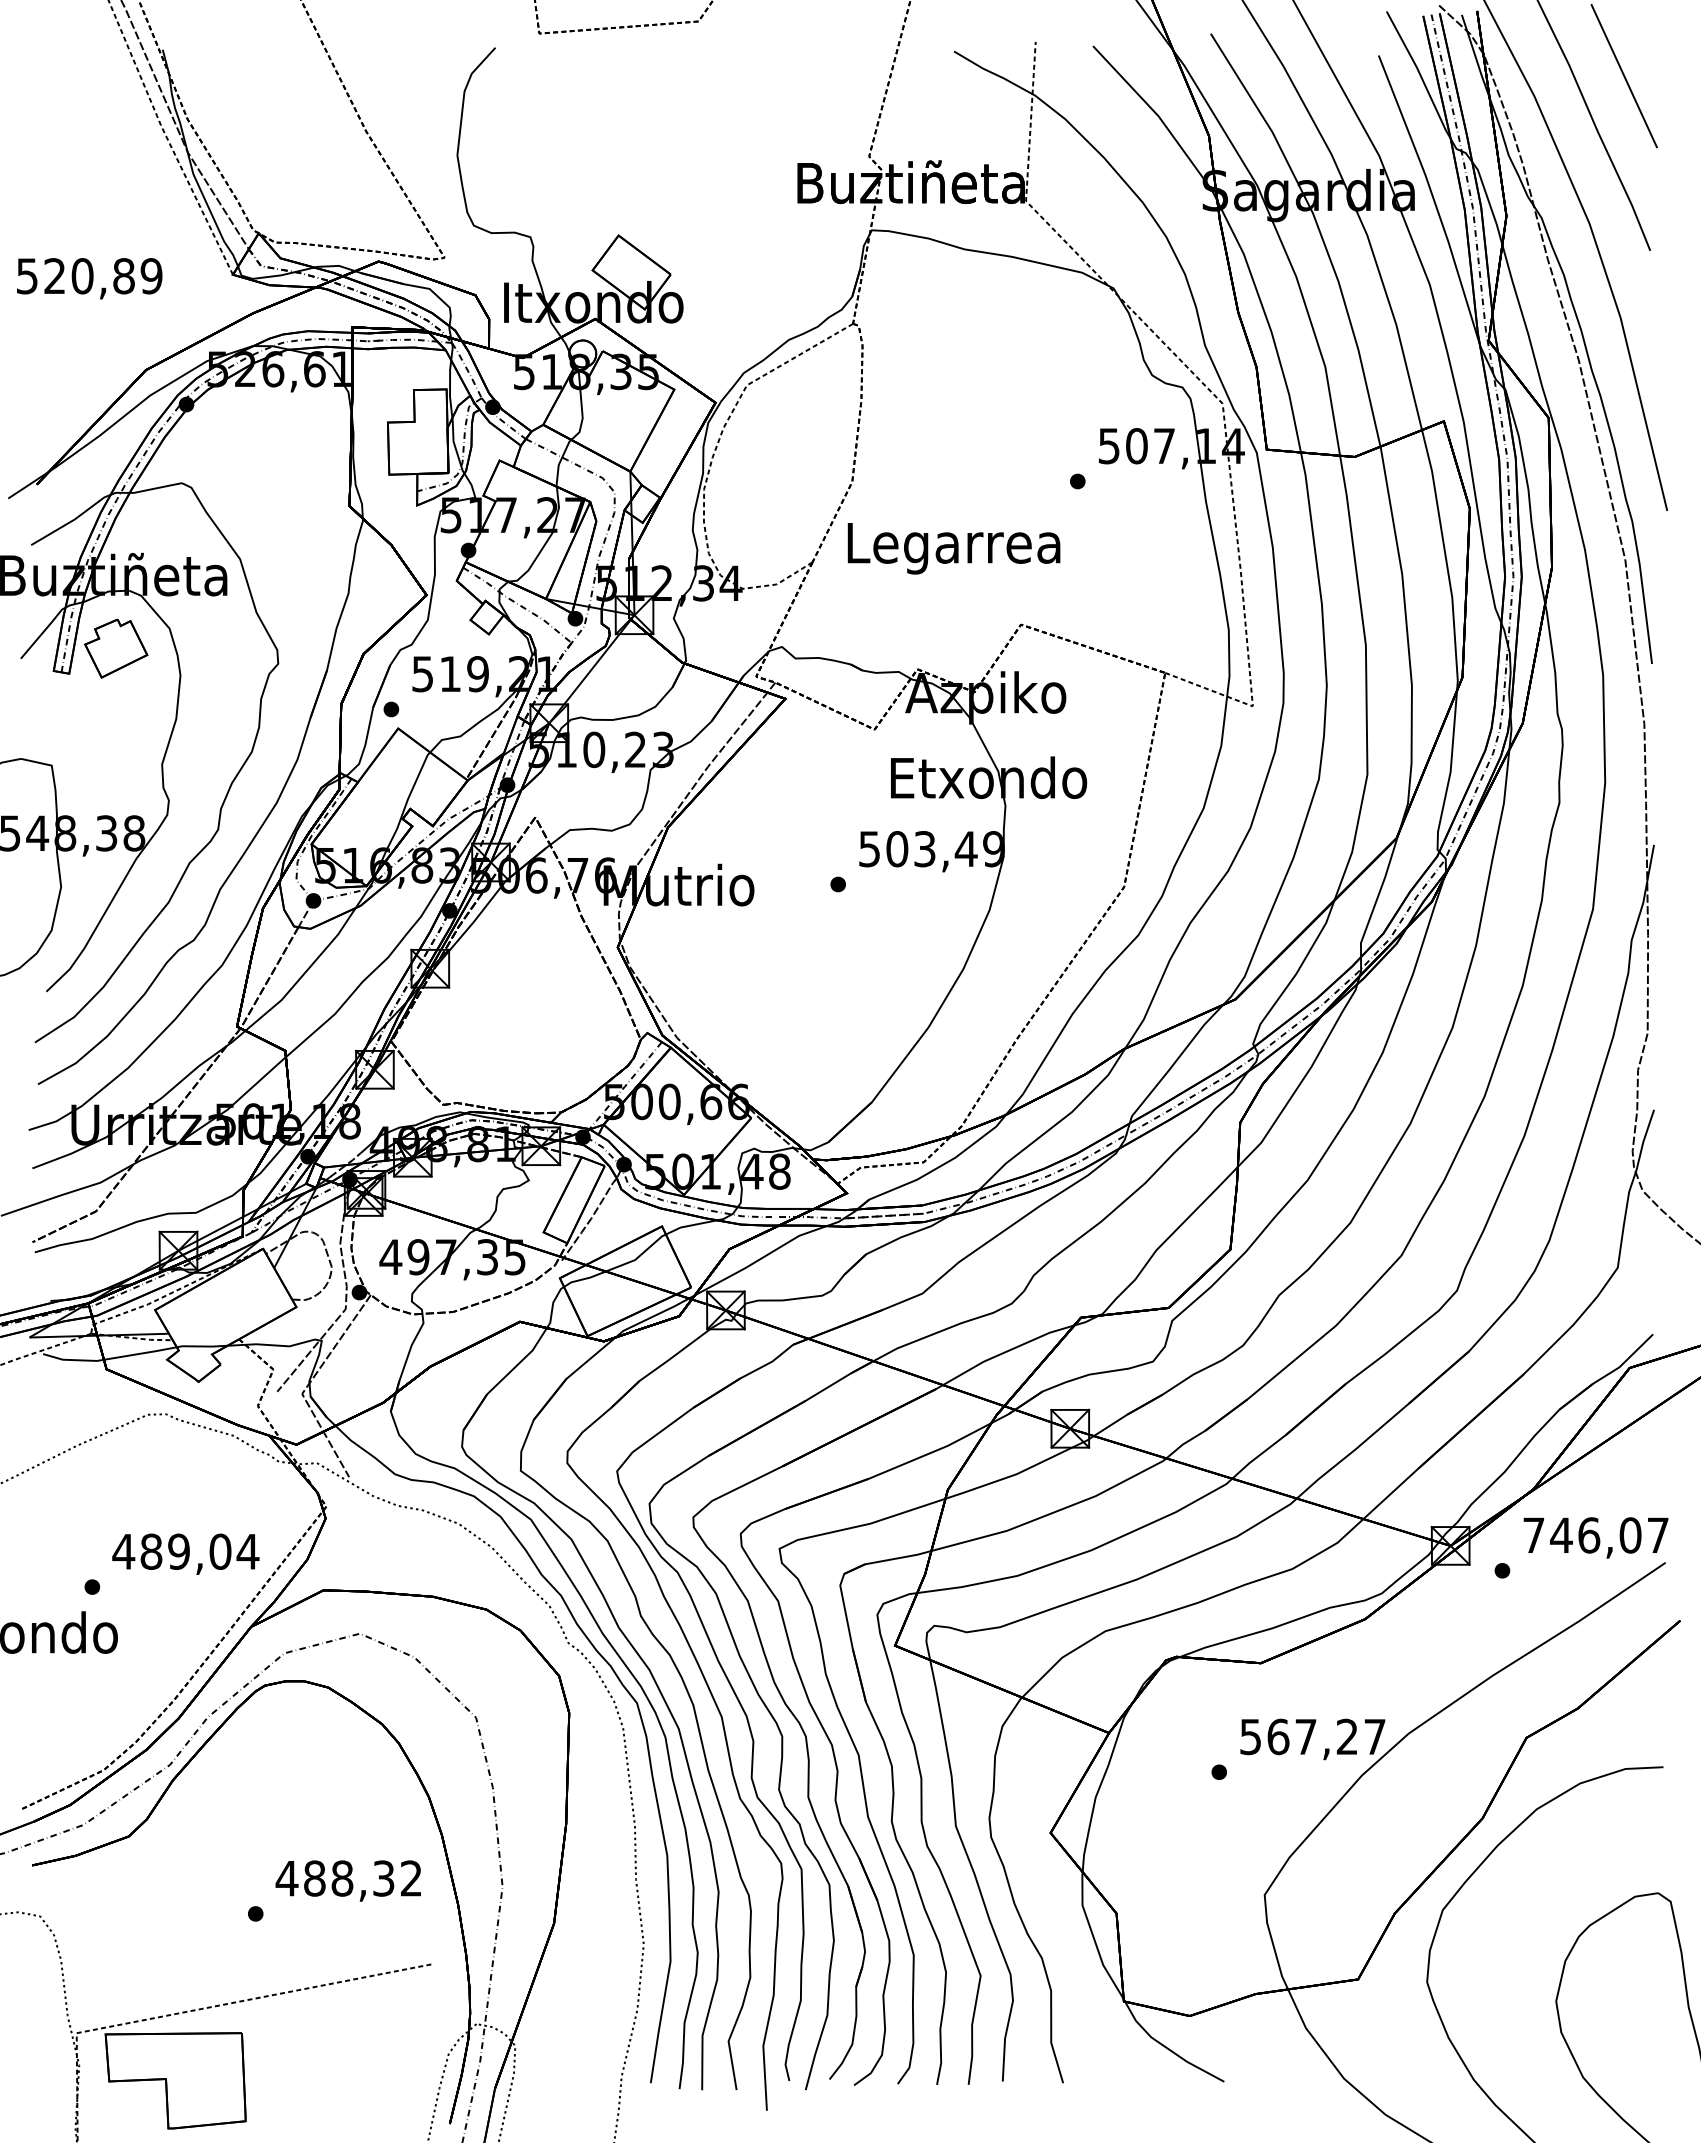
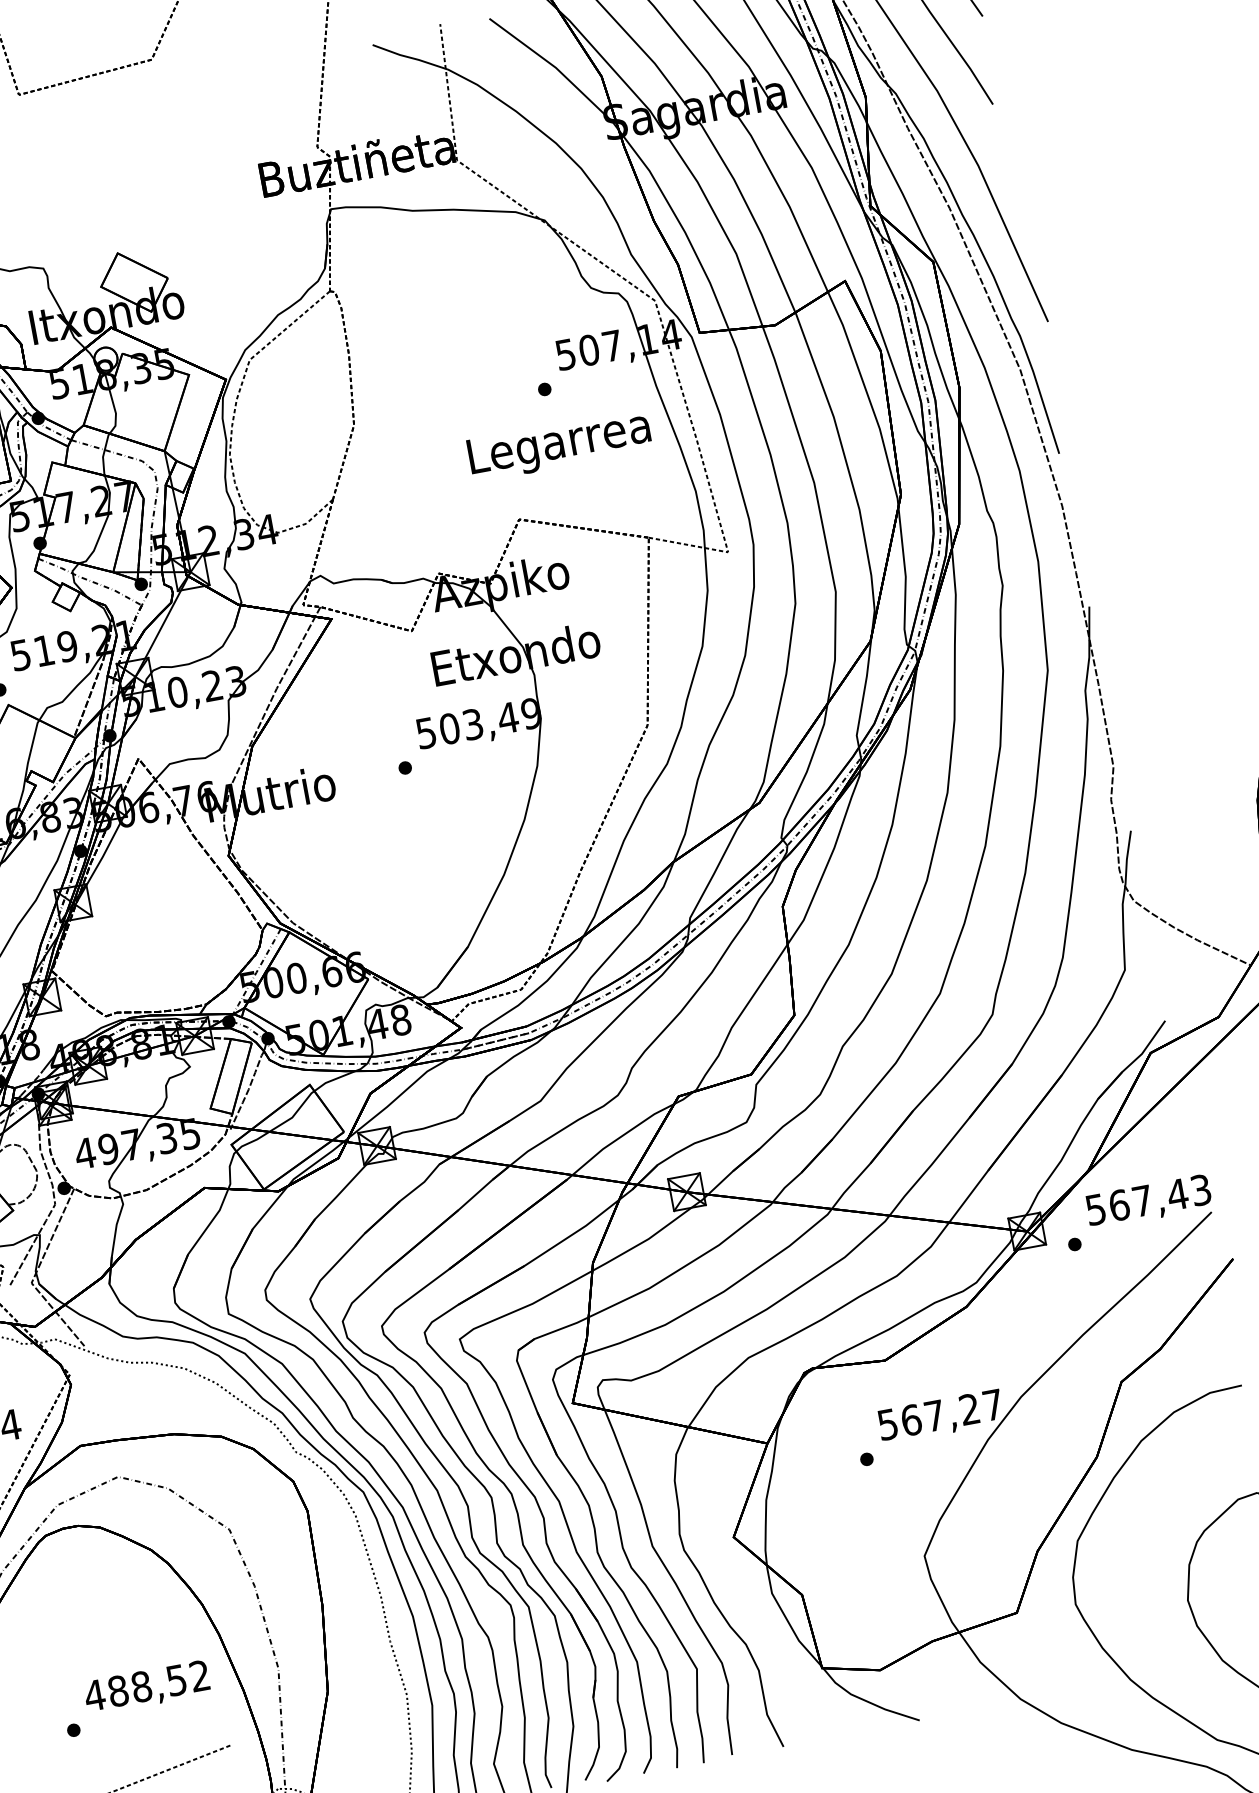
text: (953, 548) -> (559, 445), moved
text: (1595, 1535) -> (1148, 1200), 746,07 -> 567,43
text: (383, 1878) -> (176, 1680), 488,32 -> 488,52

